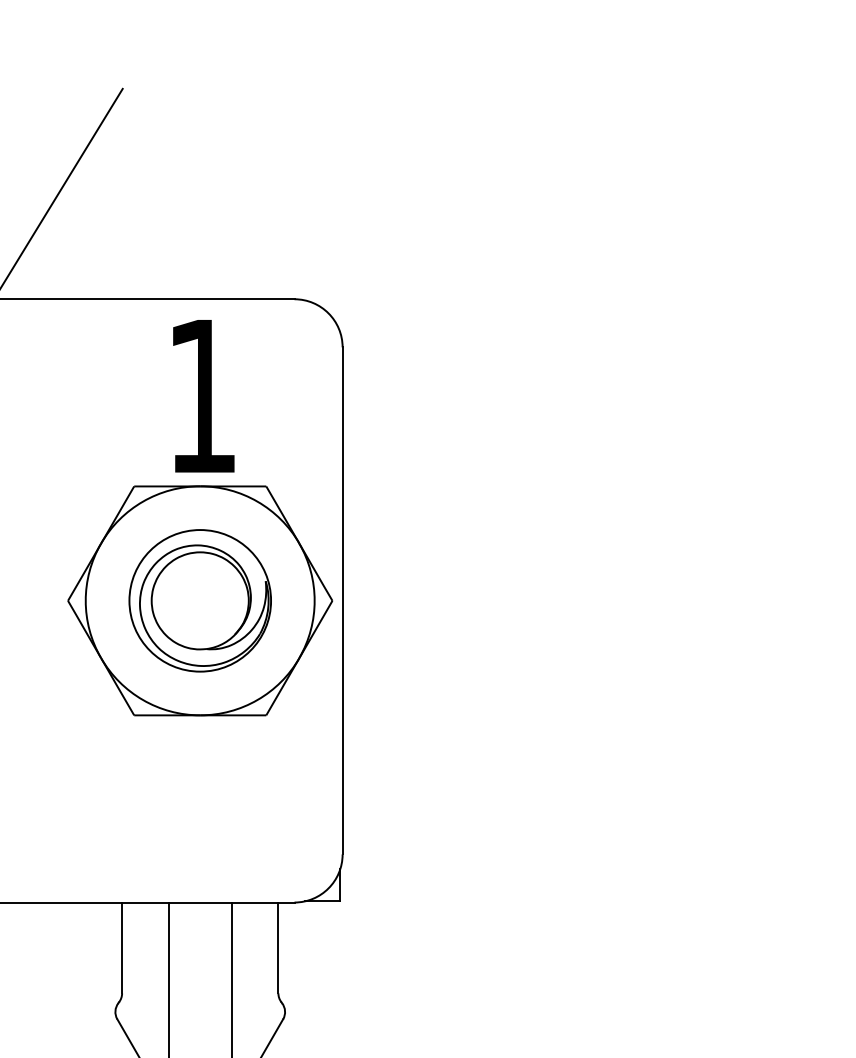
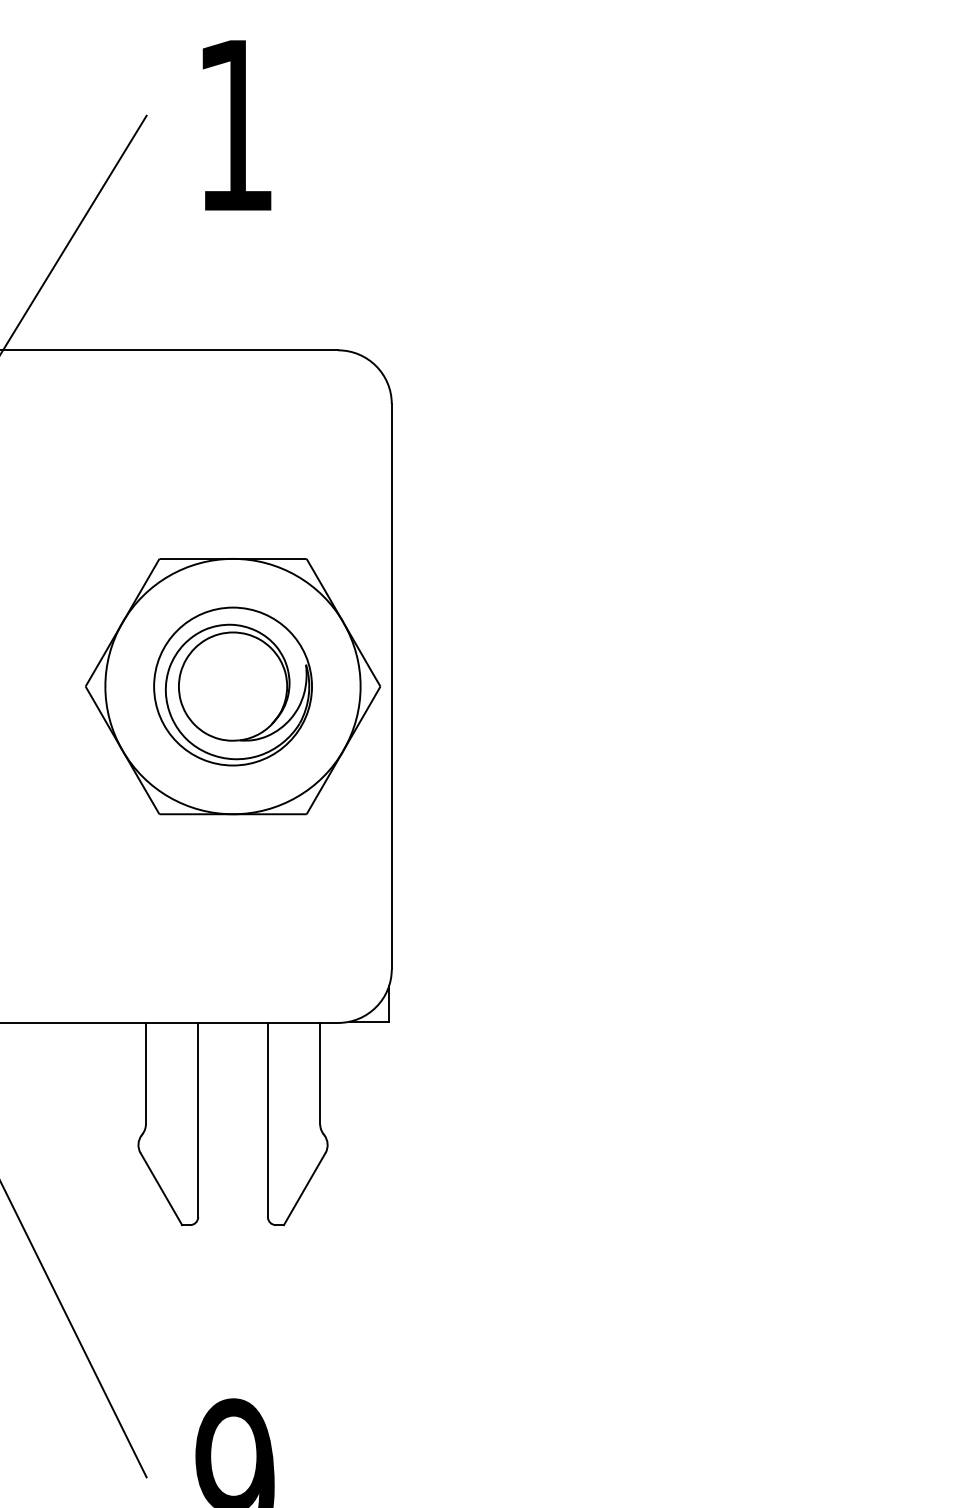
text: (203, 396) -> (236, 125), moved

